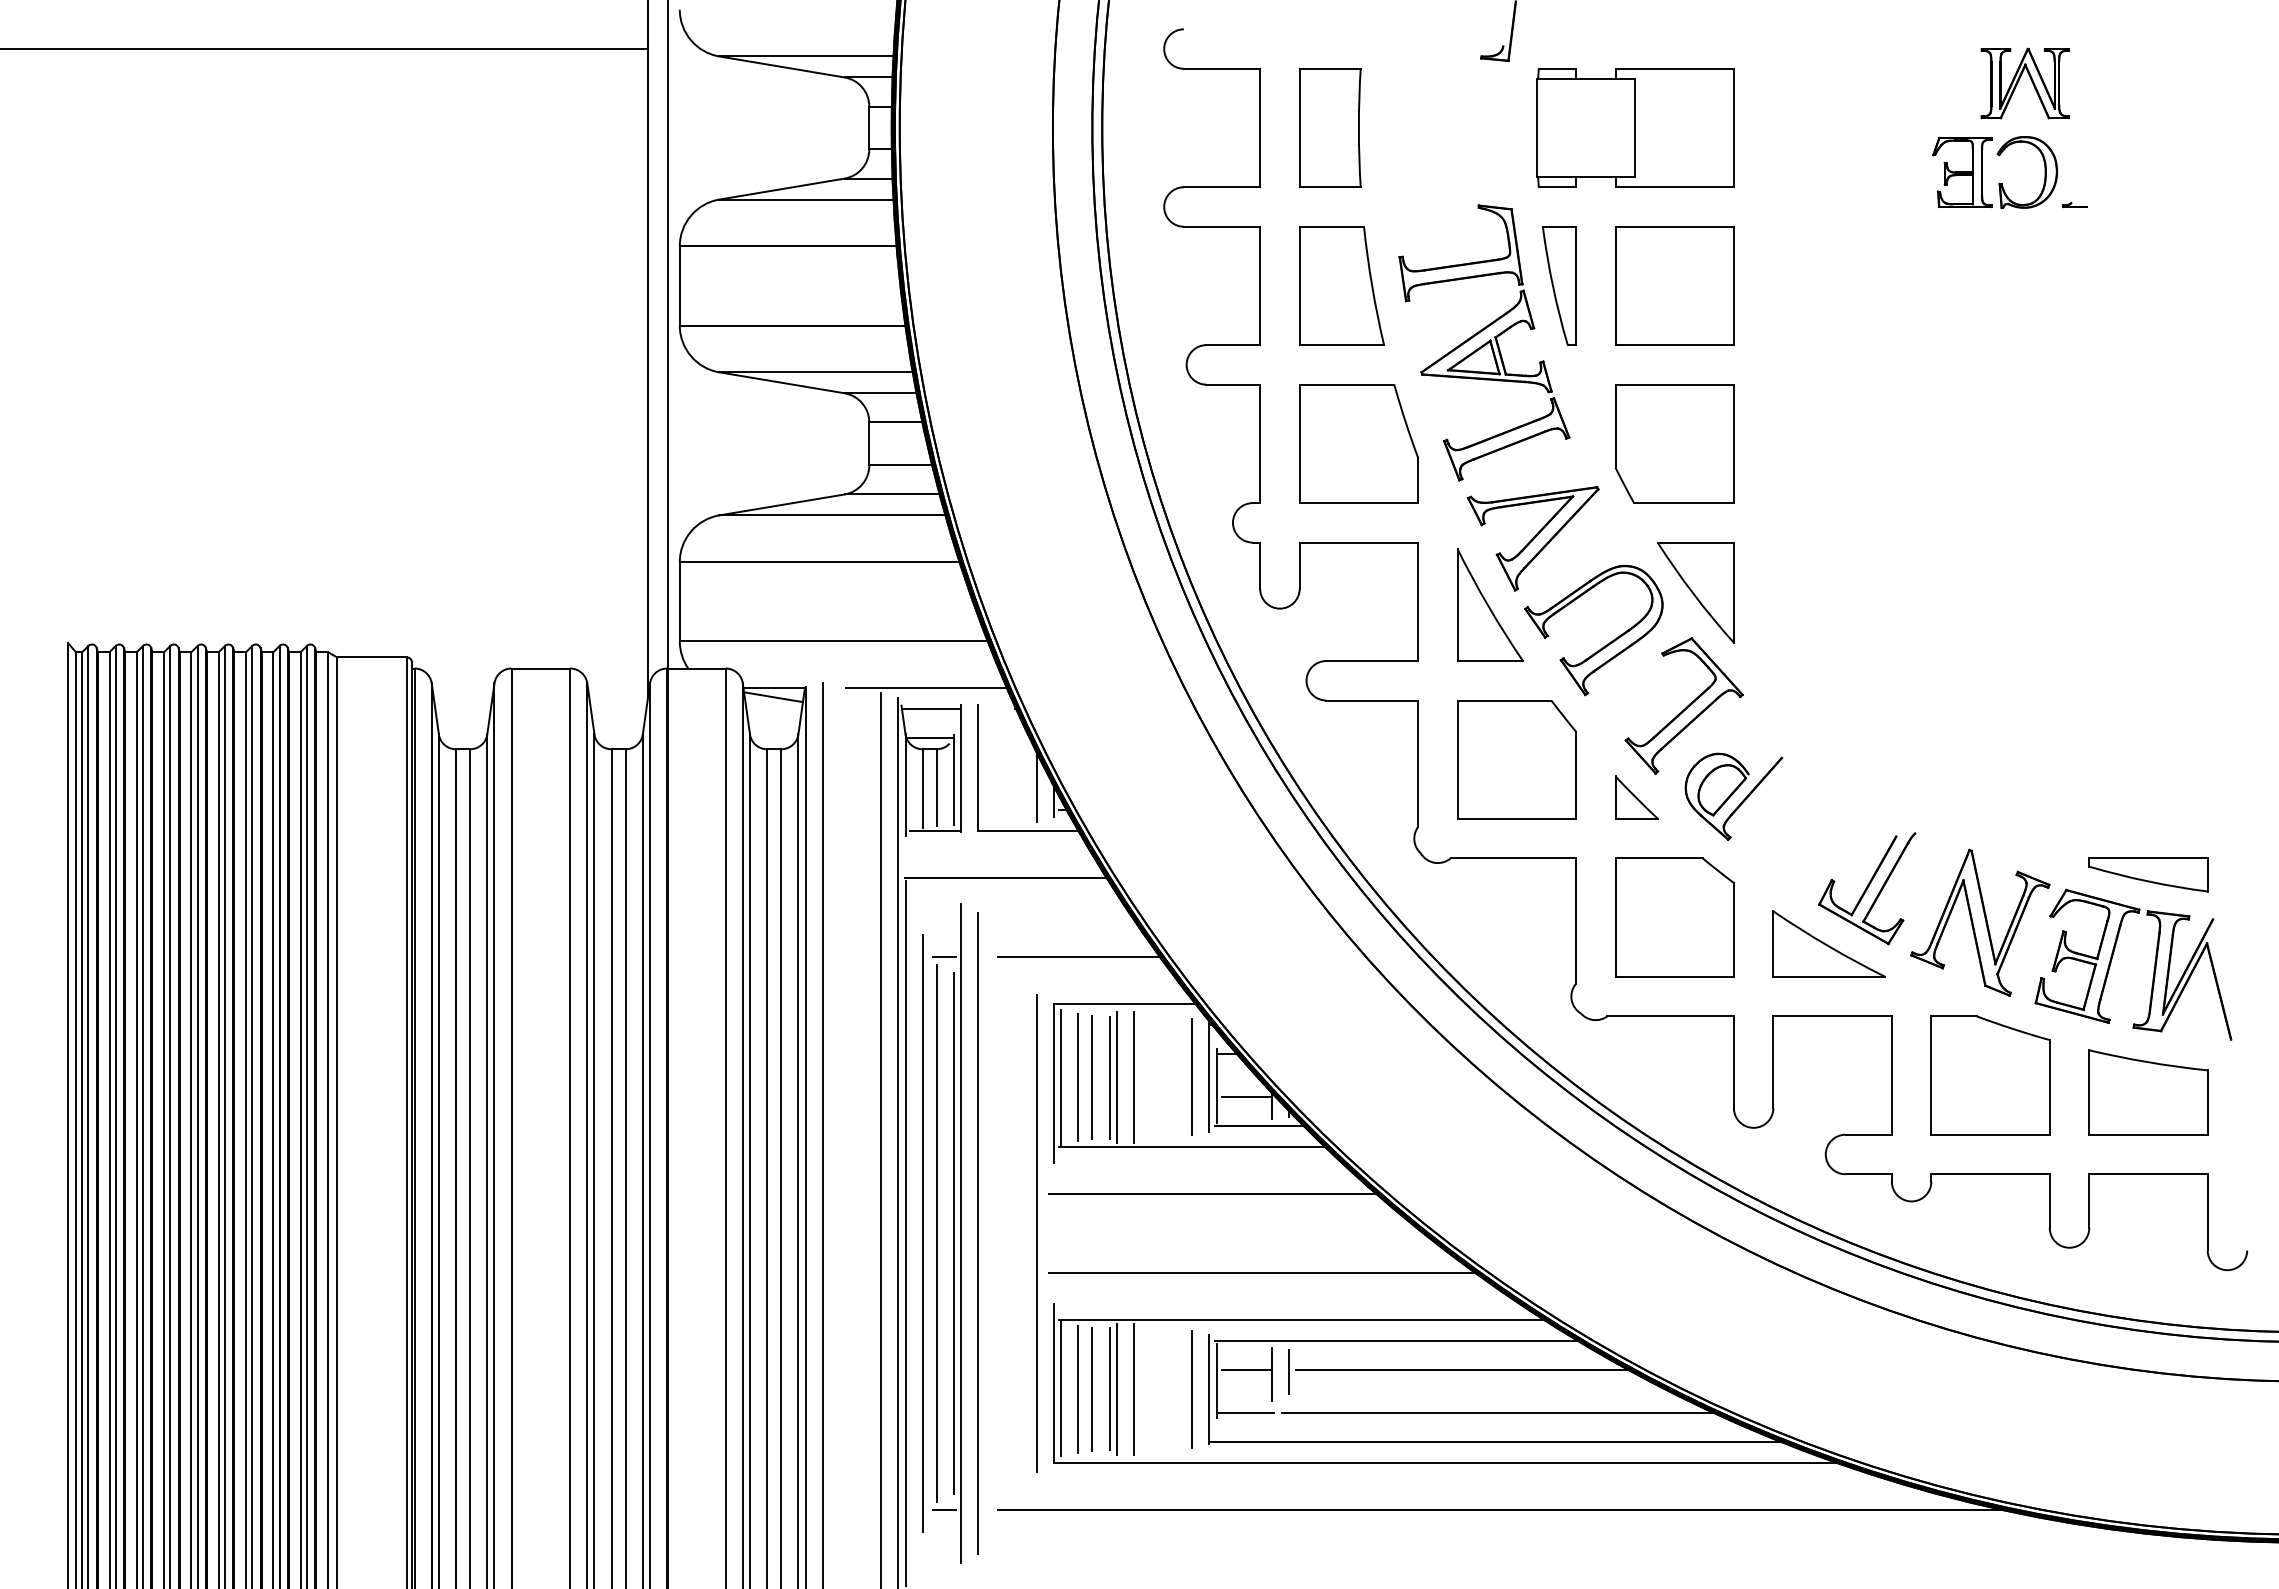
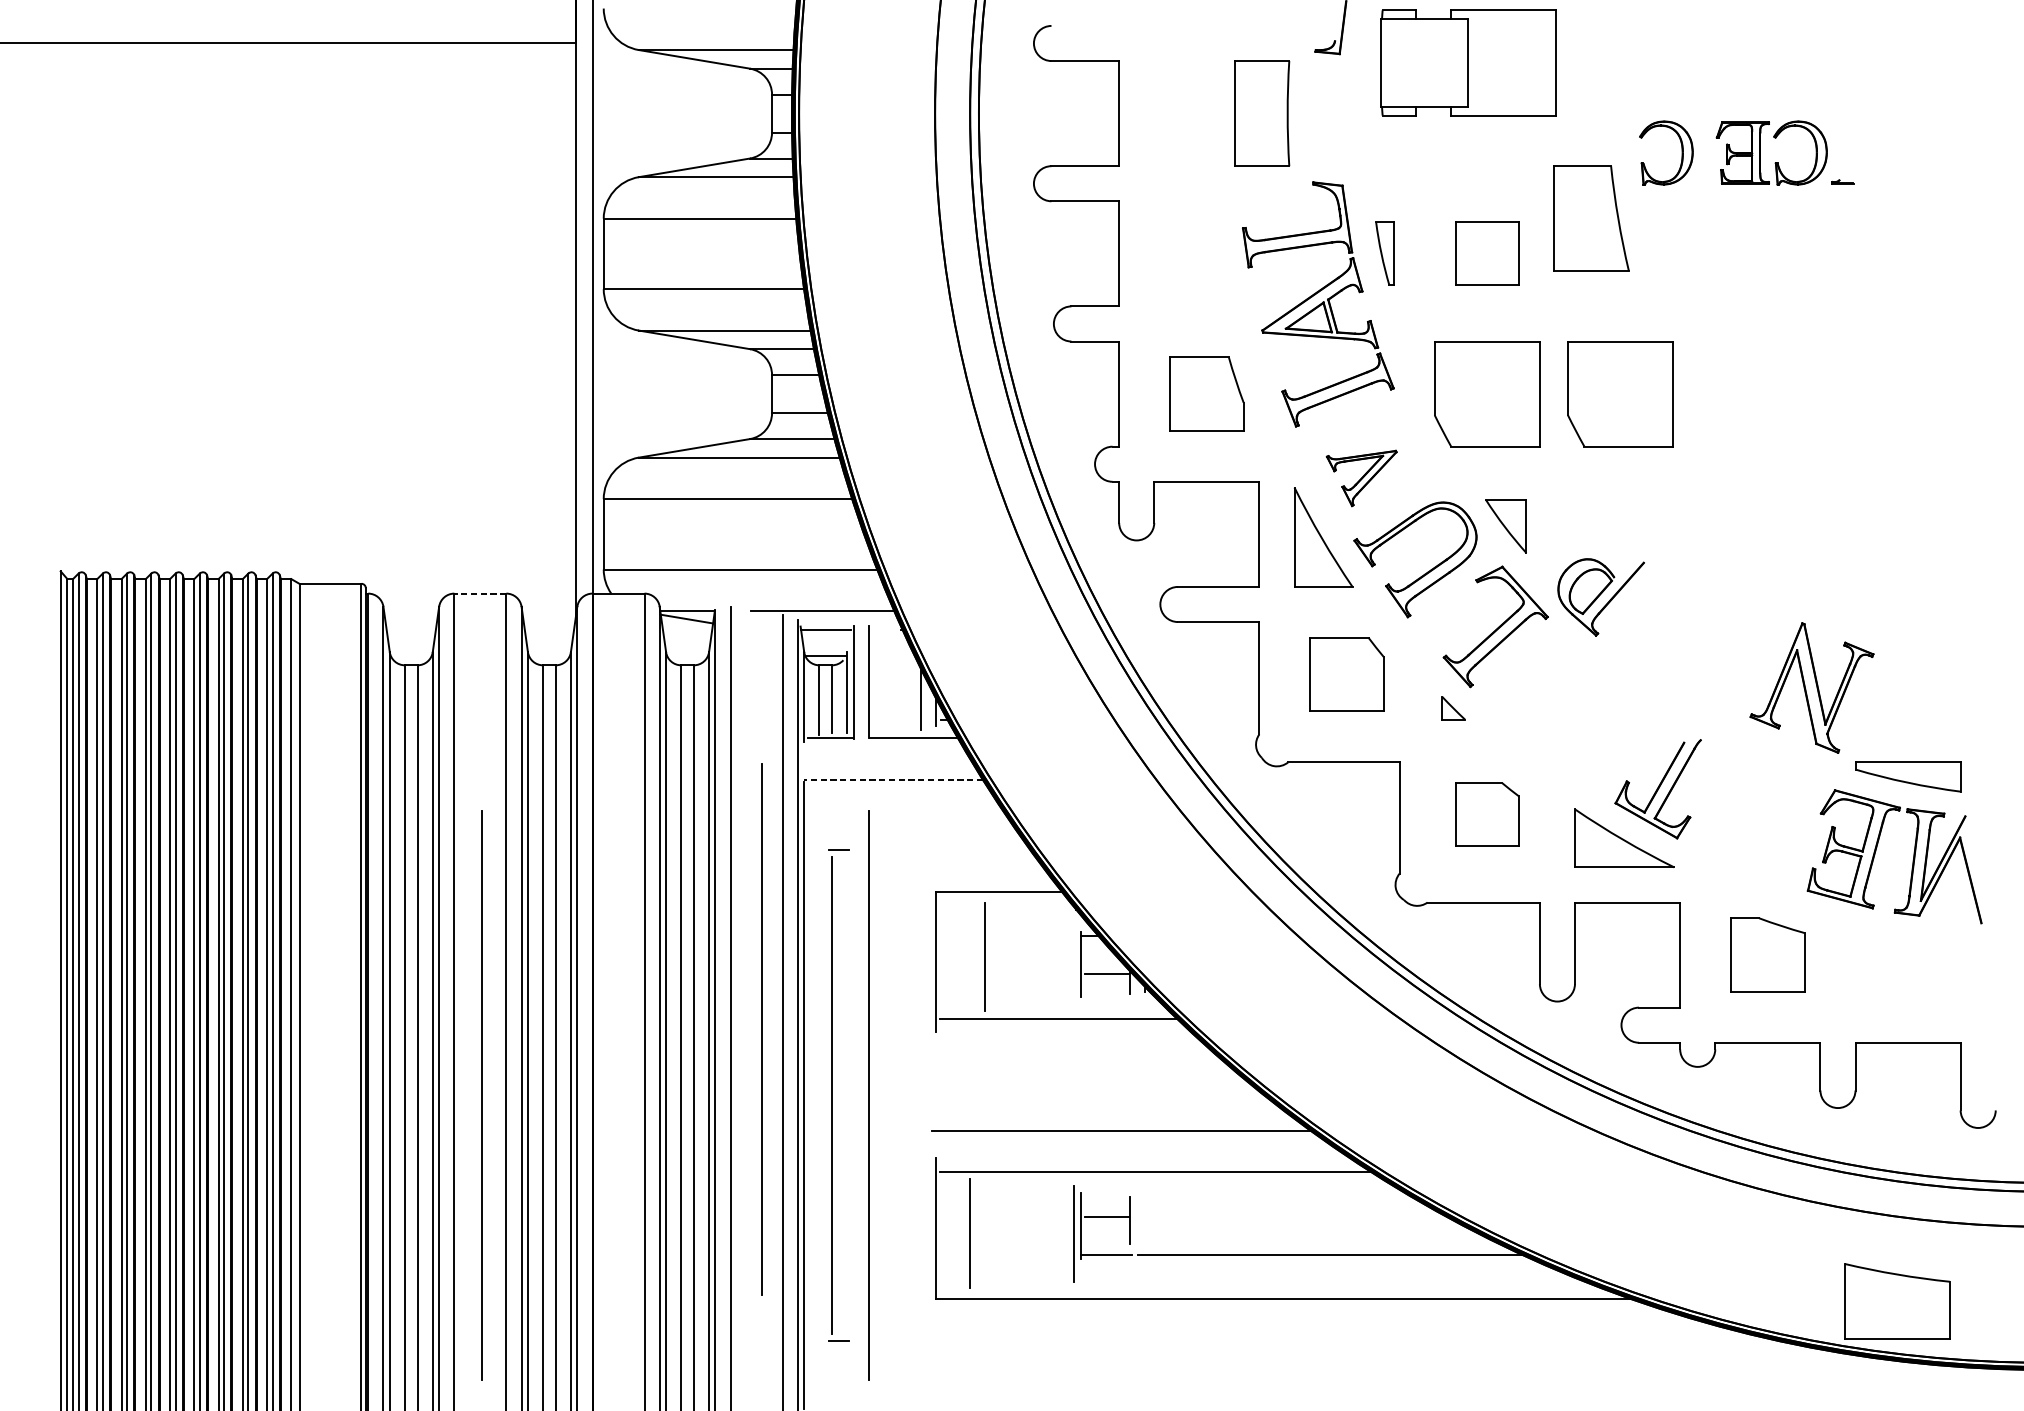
part: (2024, 83) -> (1797, 74), removed
part: (1330, 127) -> (1262, 113), moved
part: (1635, 127) -> (1468, 62), moved
part: (1893, 172) -> (1681, 153), added
part: (1341, 285) -> (1591, 217), moved
part: (1559, 285) -> (1385, 253), size x0.6
part: (1674, 285) -> (1487, 253), size x0.6
part: (1358, 443) -> (1206, 393), size x0.7
part: (1824, 443) -> (1620, 393), added
part: (1533, 538) -> (1361, 478), size x0.6
part: (1695, 592) -> (1505, 526), size x0.6
line: (540, 668) -> (480, 593), solid -> dashed
part: (1516, 759) -> (1346, 674), size x0.7
part: (1733, 796) -> (1600, 597), moved
part: (1636, 797) -> (1453, 708), size x0.6
line: (1006, 878) -> (893, 780), solid -> dashed
part: (1674, 917) -> (1487, 814), size x0.6
part: (1980, 922) -> (1812, 687), moved
line: (1079, 957) -> (958, 850), removed
part: (1990, 1075) -> (1767, 955), size x0.7
line: (1061, 1077) -> (942, 956), removed
line: (1078, 1077) -> (957, 956), removed
line: (1092, 1077) -> (970, 956), removed
line: (1116, 1077) -> (991, 956), removed
line: (1133, 1077) -> (1006, 956), removed
line: (1192, 1077) -> (1059, 956), removed
line: (1209, 1077) -> (1074, 956), removed
part: (2148, 1092) -> (1897, 1301), moved
line: (1259, 1126) -> (1118, 1000), removed
line: (1212, 1193) -> (1076, 1059), removed
line: (542, 1233) -> (481, 1095), added
line: (922, 1233) -> (761, 1029), moved
line: (953, 1233) -> (846, 1095), removed
line: (961, 1233) -> (853, 1095), removed
line: (1036, 1233) -> (920, 1095), removed
line: (1396, 1340) -> (1240, 1190), removed
line: (1462, 1369) -> (1298, 1216), removed
line: (1289, 1371) -> (1145, 1217), removed
line: (1061, 1388) -> (942, 1233), removed
line: (1078, 1388) -> (957, 1233), removed
line: (1109, 1389) -> (985, 1233), removed
line: (1116, 1389) -> (991, 1233), removed
line: (1133, 1389) -> (1006, 1233), removed
line: (1191, 1389) -> (1058, 1233), removed
line: (1496, 1442) -> (1329, 1280), removed
line: (1500, 1509) -> (1332, 1340), removed

